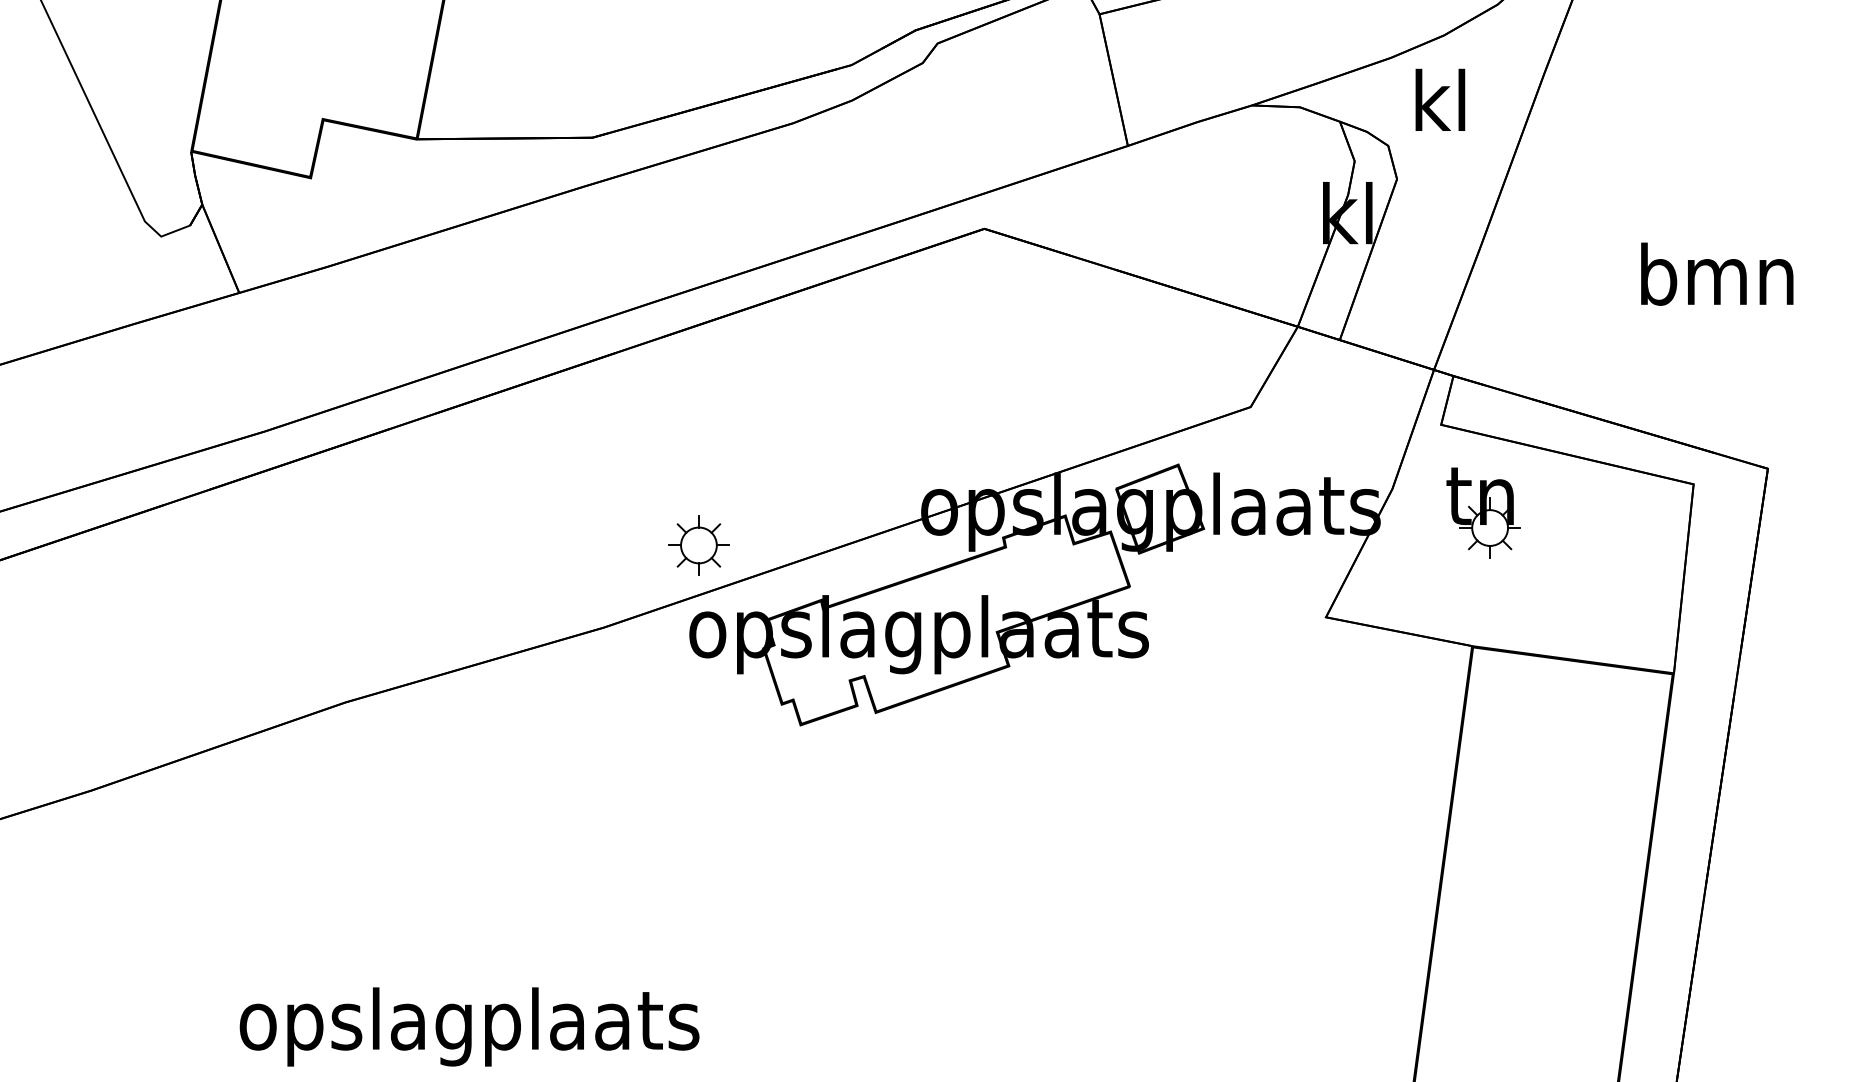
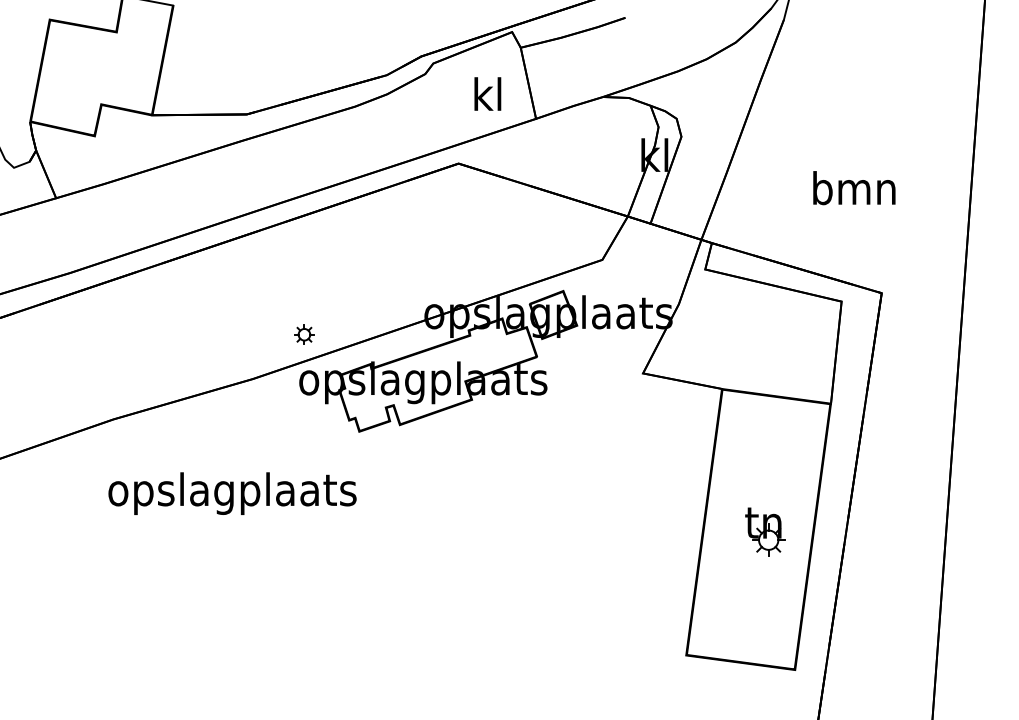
text: (1439, 98) -> (487, 93), moved
part: (1484, 511) -> (765, 531), moved
part: (699, 545) -> (304, 334), size x0.6
text: (469, 1026) -> (232, 493), moved

